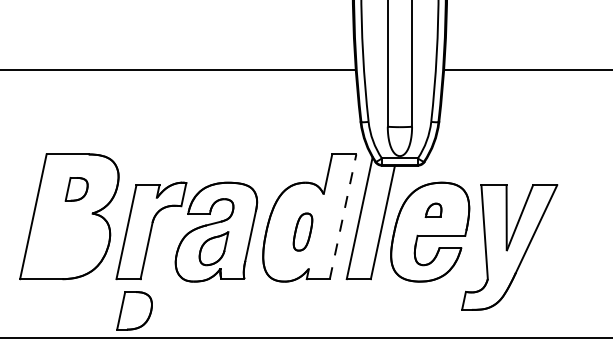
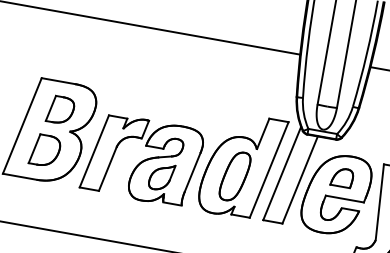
part: (76, 189) -> (60, 110), size x1.43
part: (433, 210) -> (342, 177), size x1.67
line: (343, 216) -> (269, 169), dashed -> solid
part: (302, 231) -> (234, 175), size x1.67
part: (134, 310) -> (45, 150), moved

